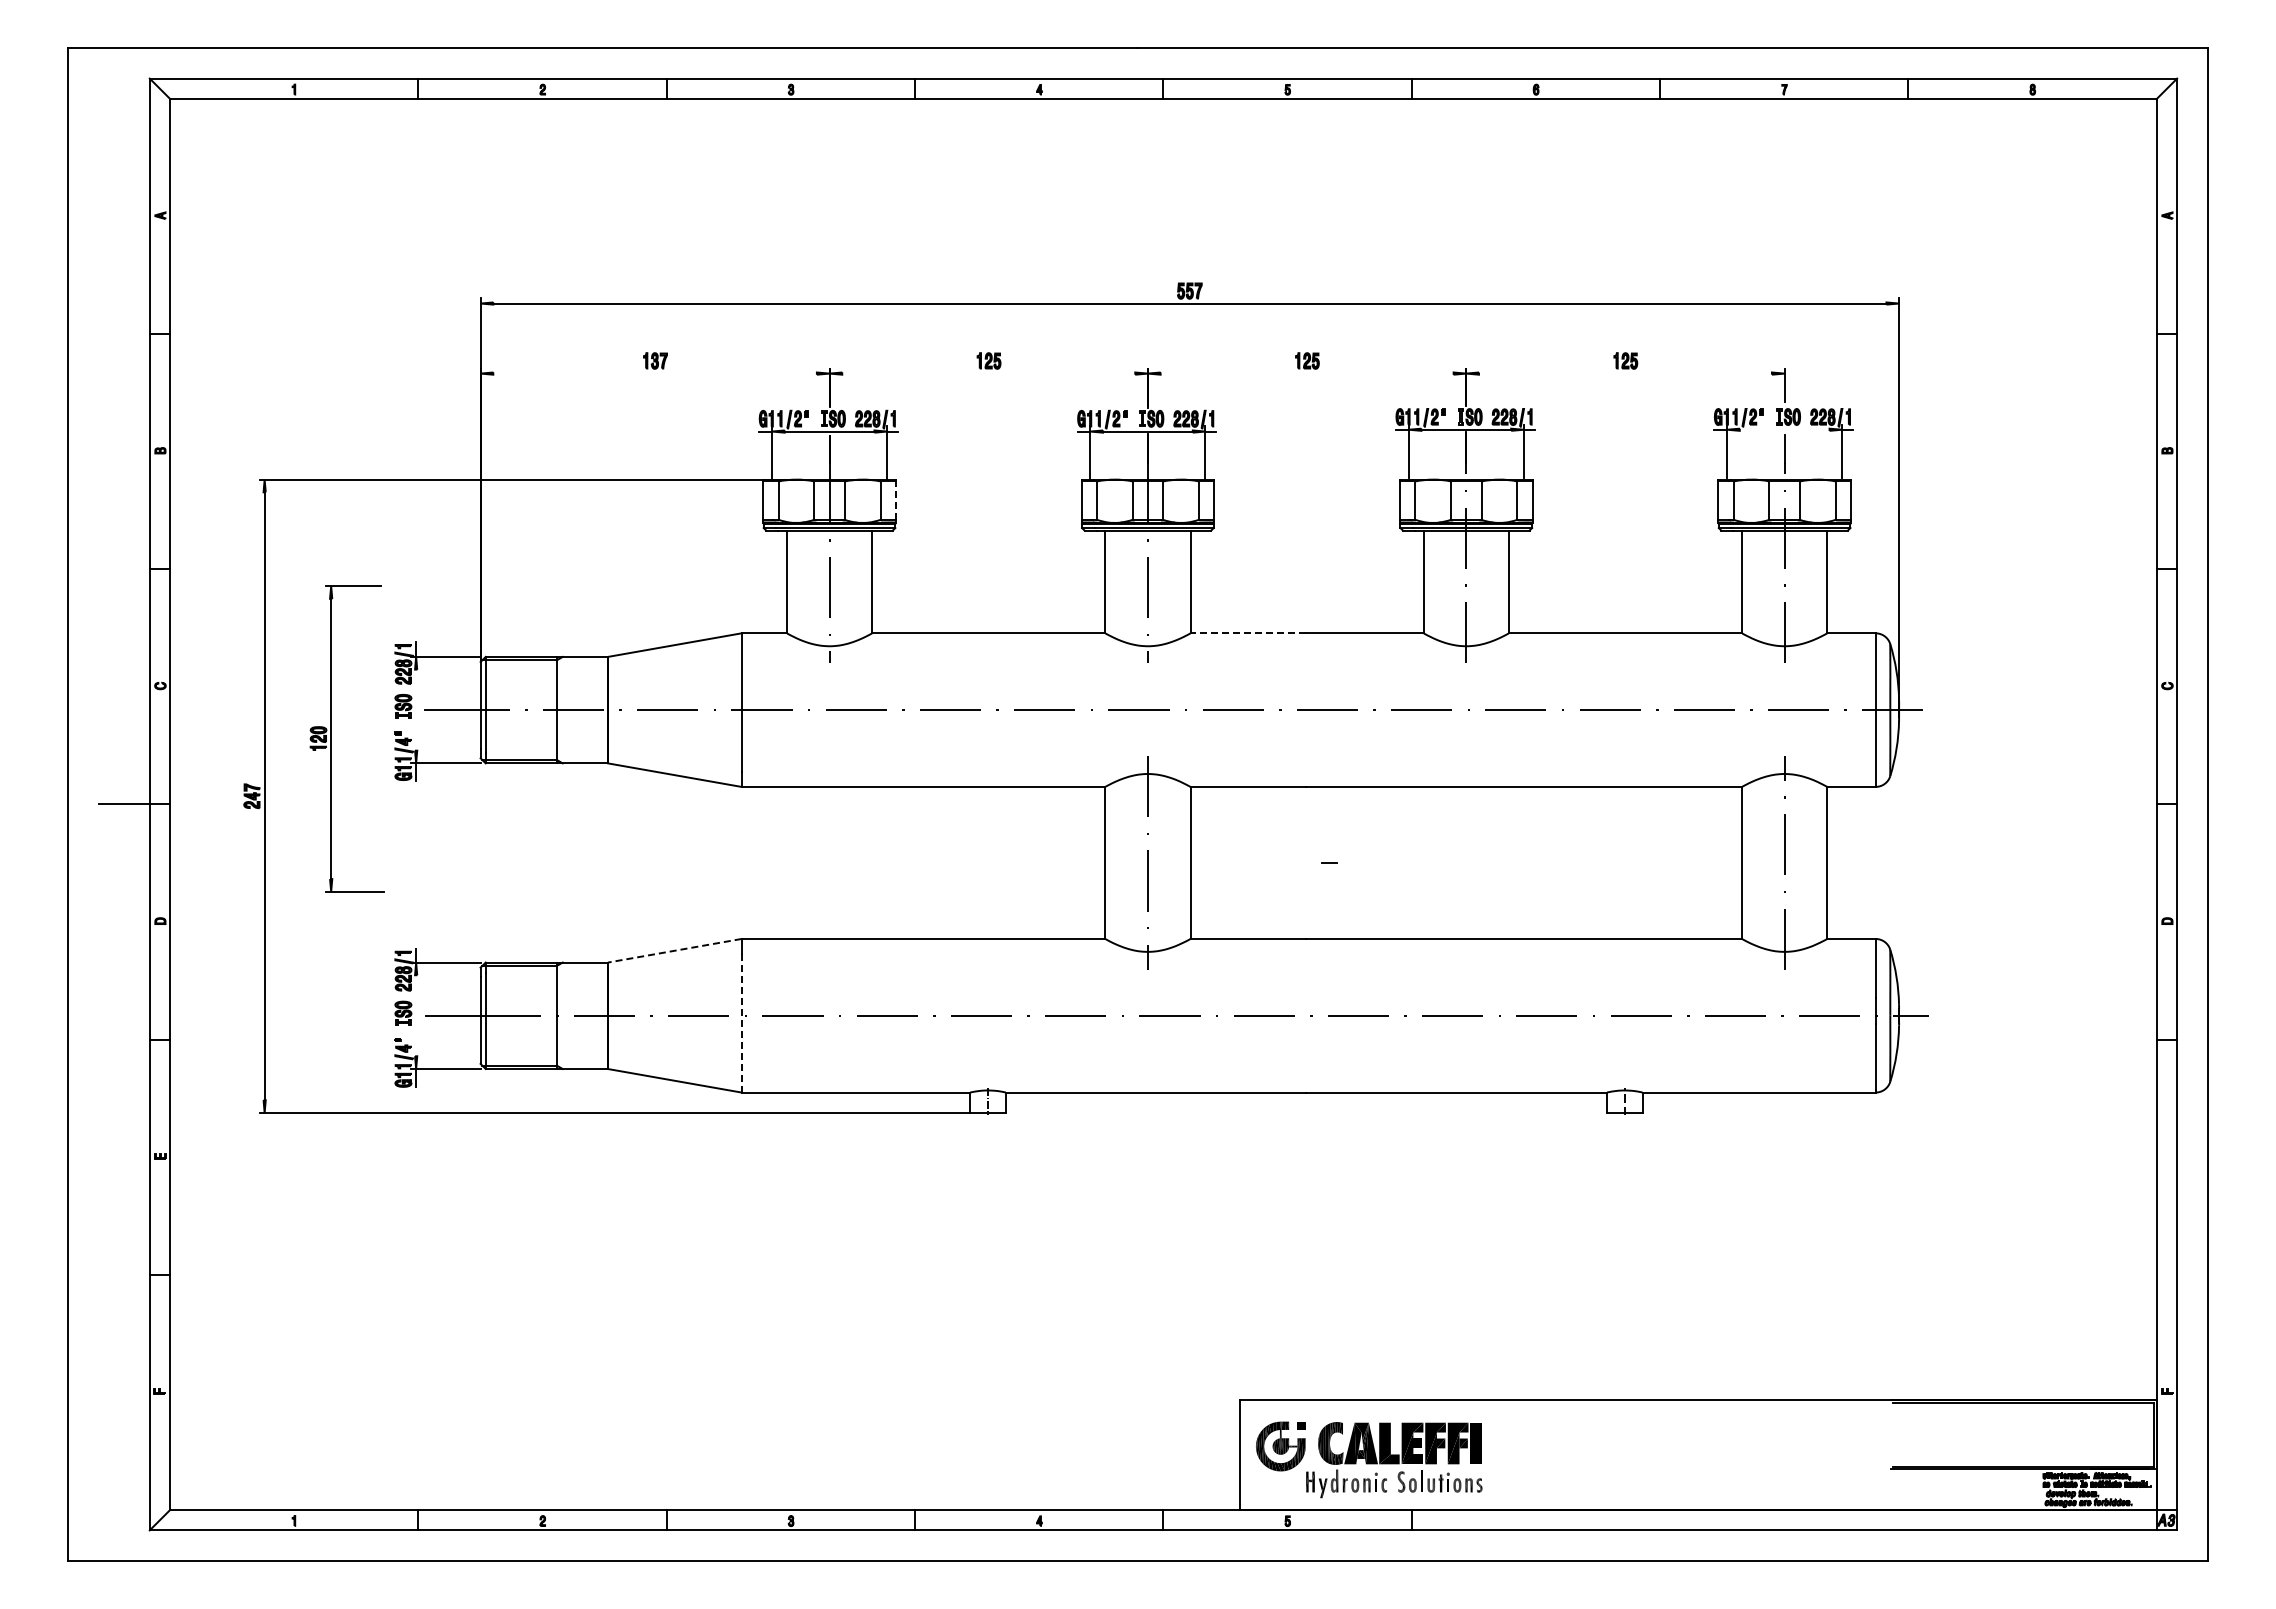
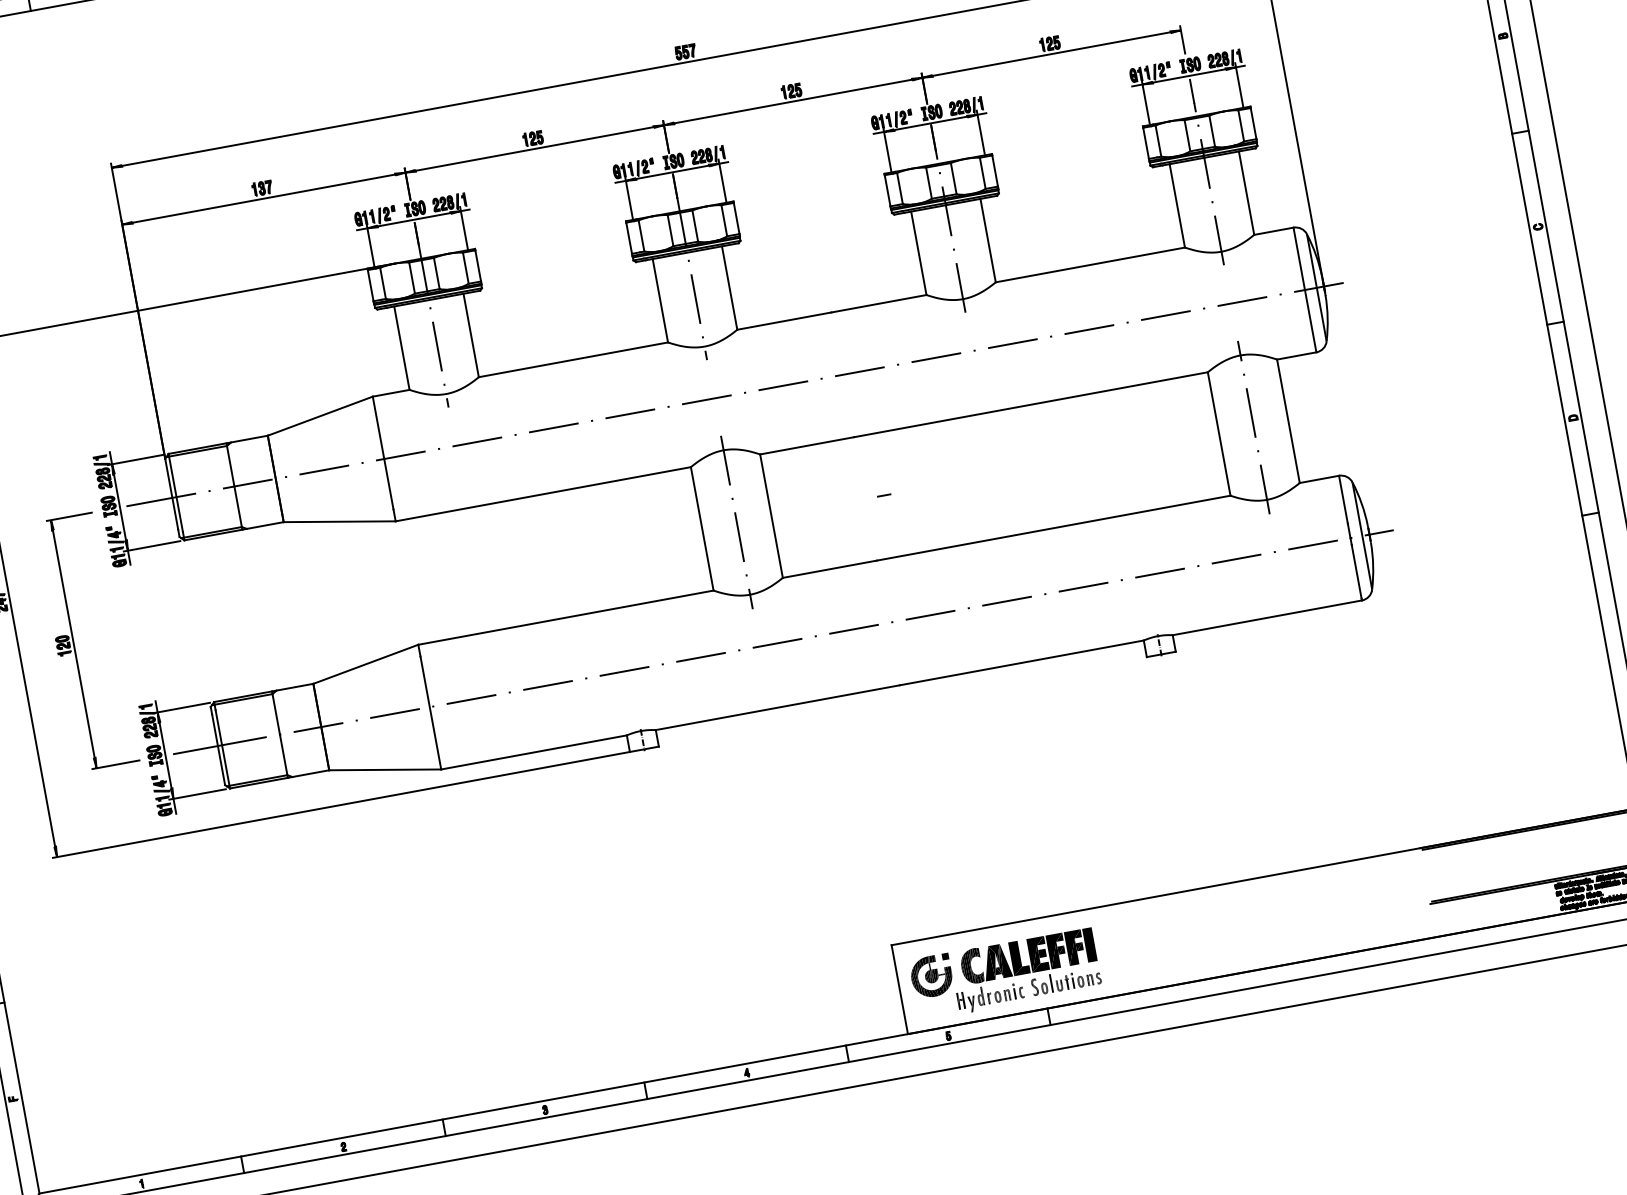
line: (654, 373) -> (263, 198), added
line: (988, 373) -> (534, 148), added
line: (1306, 373) -> (792, 101), added
line: (1624, 373) -> (1050, 54), added
line: (1784, 429) -> (1189, 75), added
line: (895, 500) -> (477, 265), dashed -> solid
line: (1248, 633) -> (784, 321), dashed -> solid
line: (416, 709) -> (120, 506), added
part: (331, 738) -> (74, 643), moved
line: (674, 950) -> (365, 664), dashed -> solid
line: (416, 1015) -> (165, 755), added
line: (741, 1023) -> (430, 713), dashed -> solid

